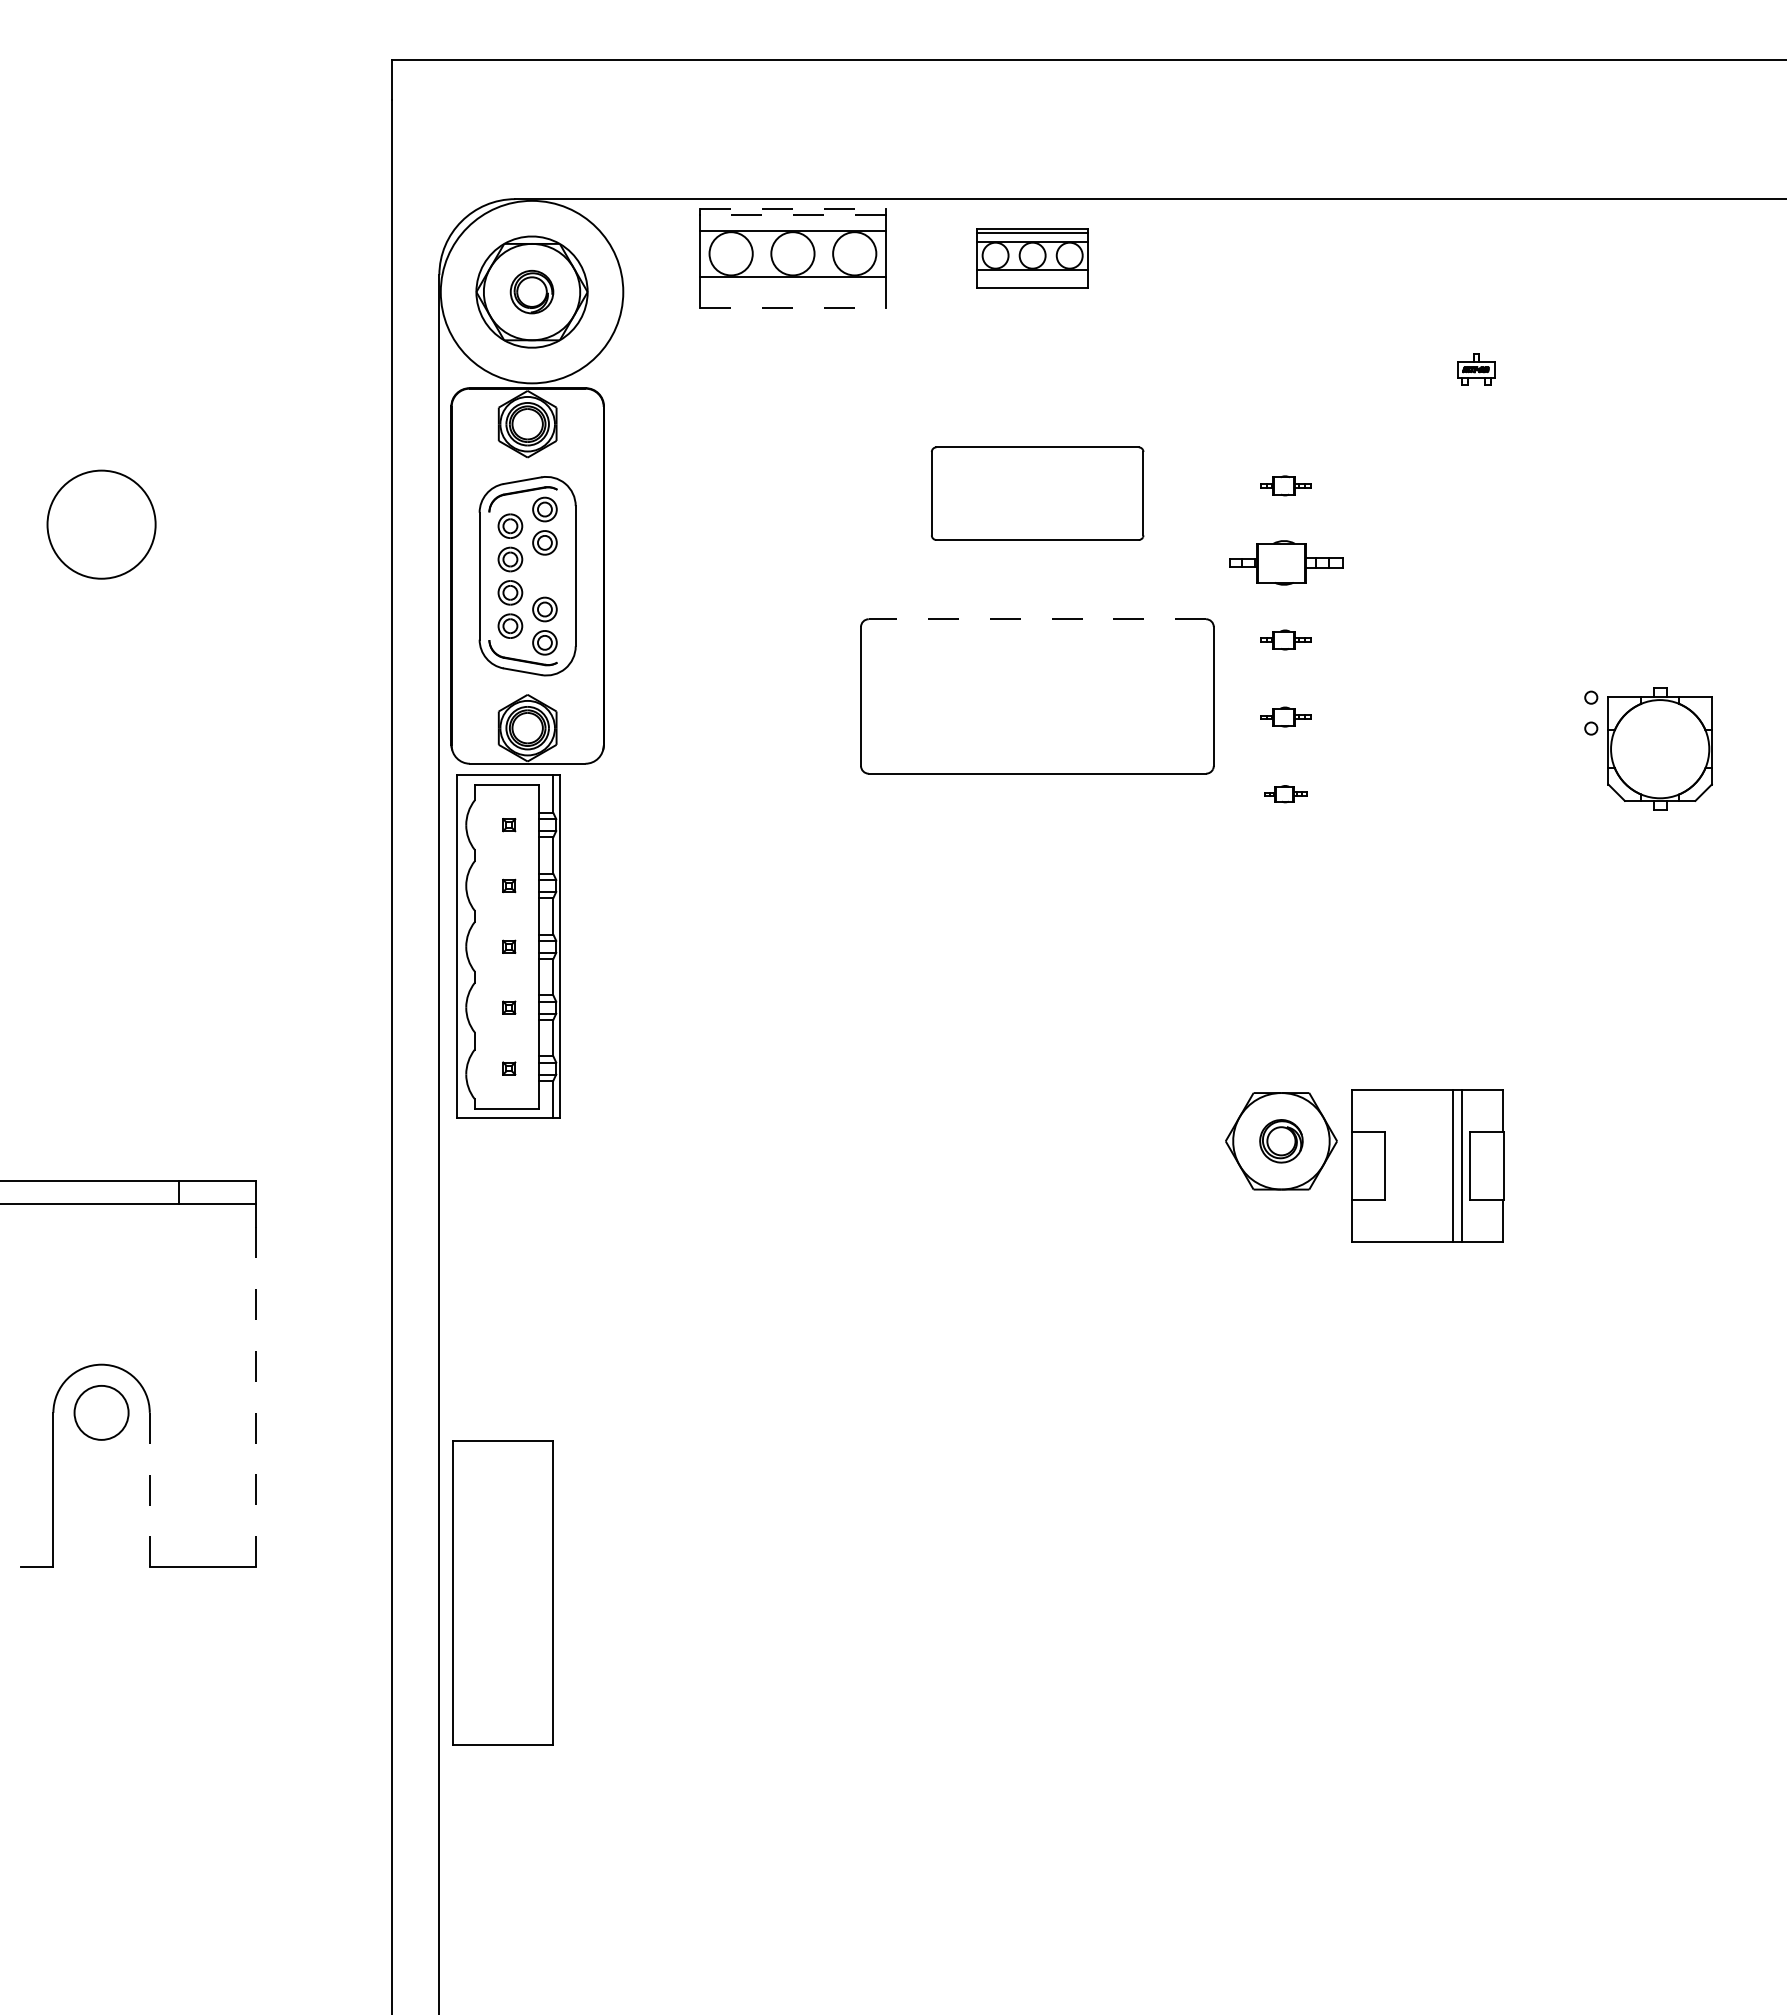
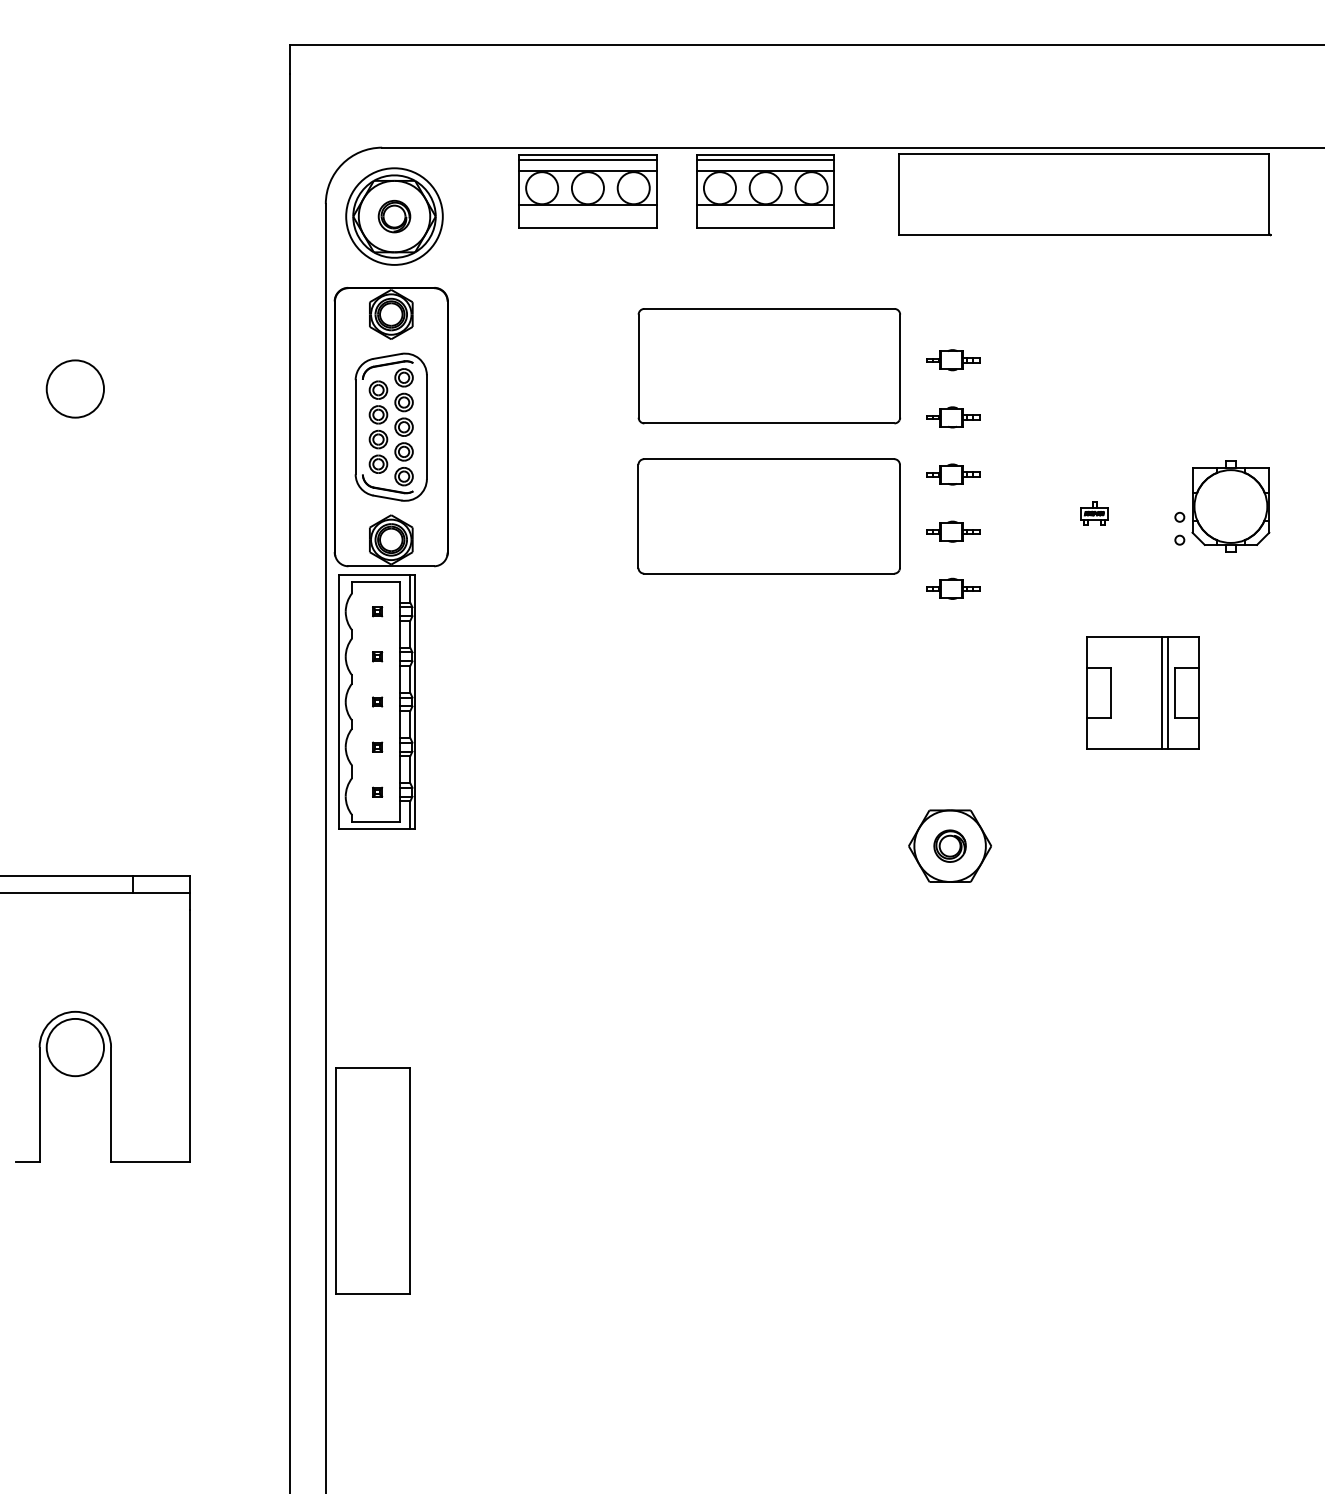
line: (792, 209) -> (587, 155), dashed -> solid
line: (792, 215) -> (587, 159), dashed -> solid
part: (1032, 258) -> (765, 191), size x1.67
part: (1463, 262) -> (1085, 194), added
circle: (531, 291) -> (394, 216), size x0.71
line: (792, 307) -> (587, 228), dashed -> solid
part: (1476, 369) -> (1094, 513), moved
part: (1285, 485) -> (953, 359), size x1.43
part: (1037, 493) -> (769, 365), size x1.67
circle: (101, 524) -> (75, 388), size x0.71
part: (1285, 562) -> (953, 417), size x0.62
part: (544, 575) -> (403, 426), added
line: (1037, 619) -> (769, 459), dashed -> solid
part: (1285, 639) -> (953, 474), size x1.43
part: (1285, 716) -> (953, 531), size x1.43
part: (1659, 748) -> (1230, 506), moved
part: (1285, 793) -> (953, 588), size x1.67
part: (1427, 1165) -> (1142, 692), moved
line: (256, 1397) -> (190, 1036), dashed -> solid
circle: (101, 1412) -> (75, 1047), size x1.43
line: (149, 1490) -> (110, 1105), dashed -> solid

